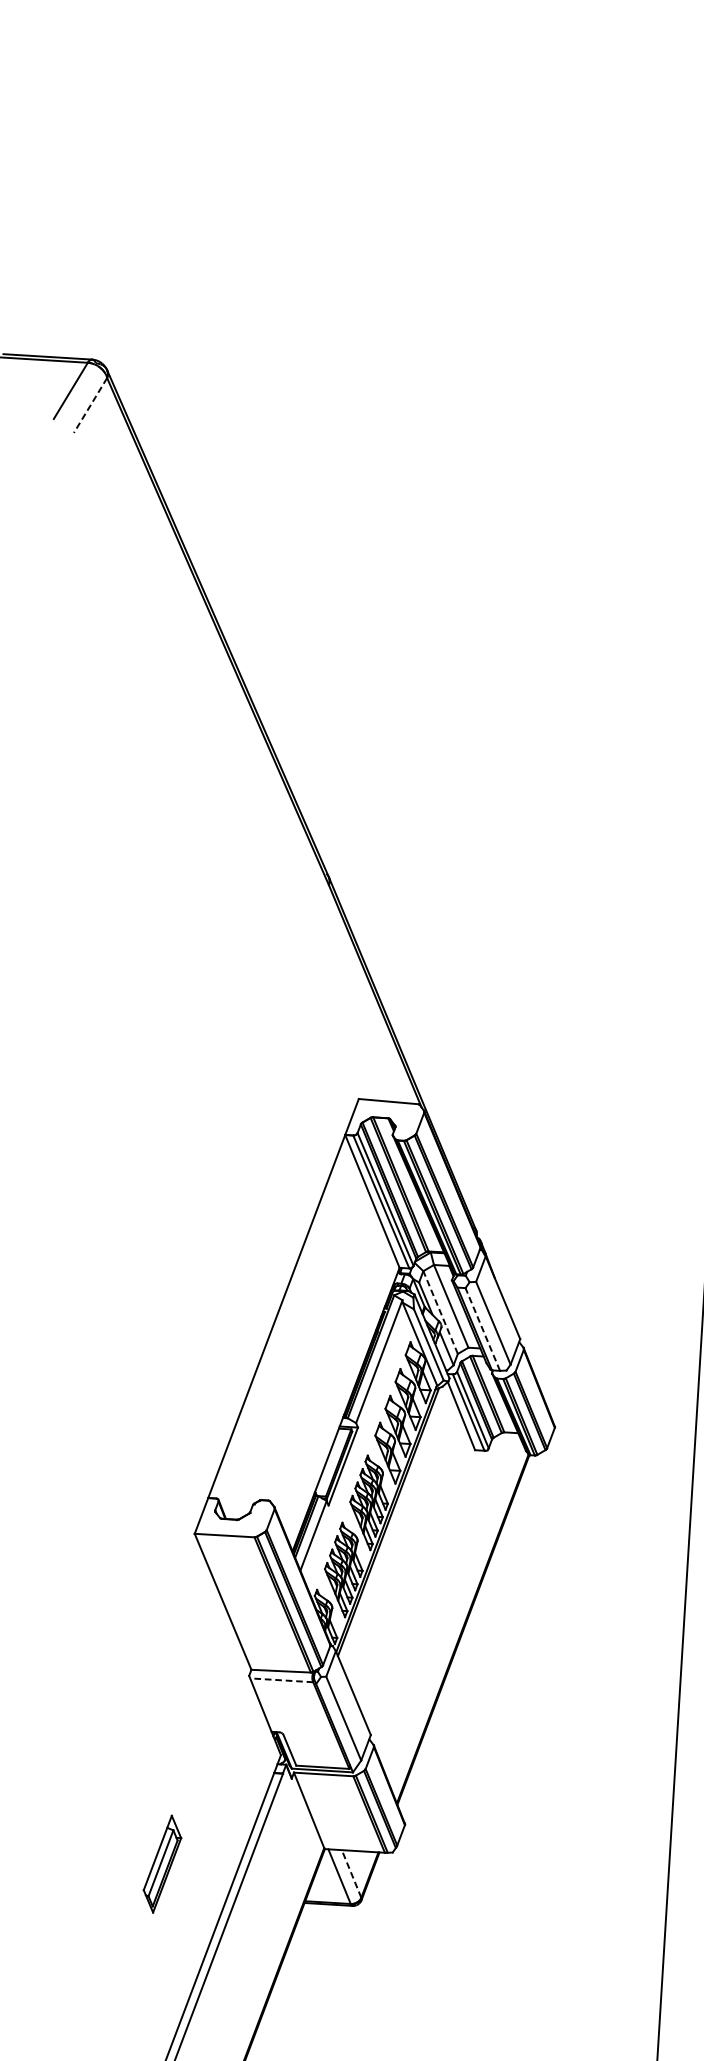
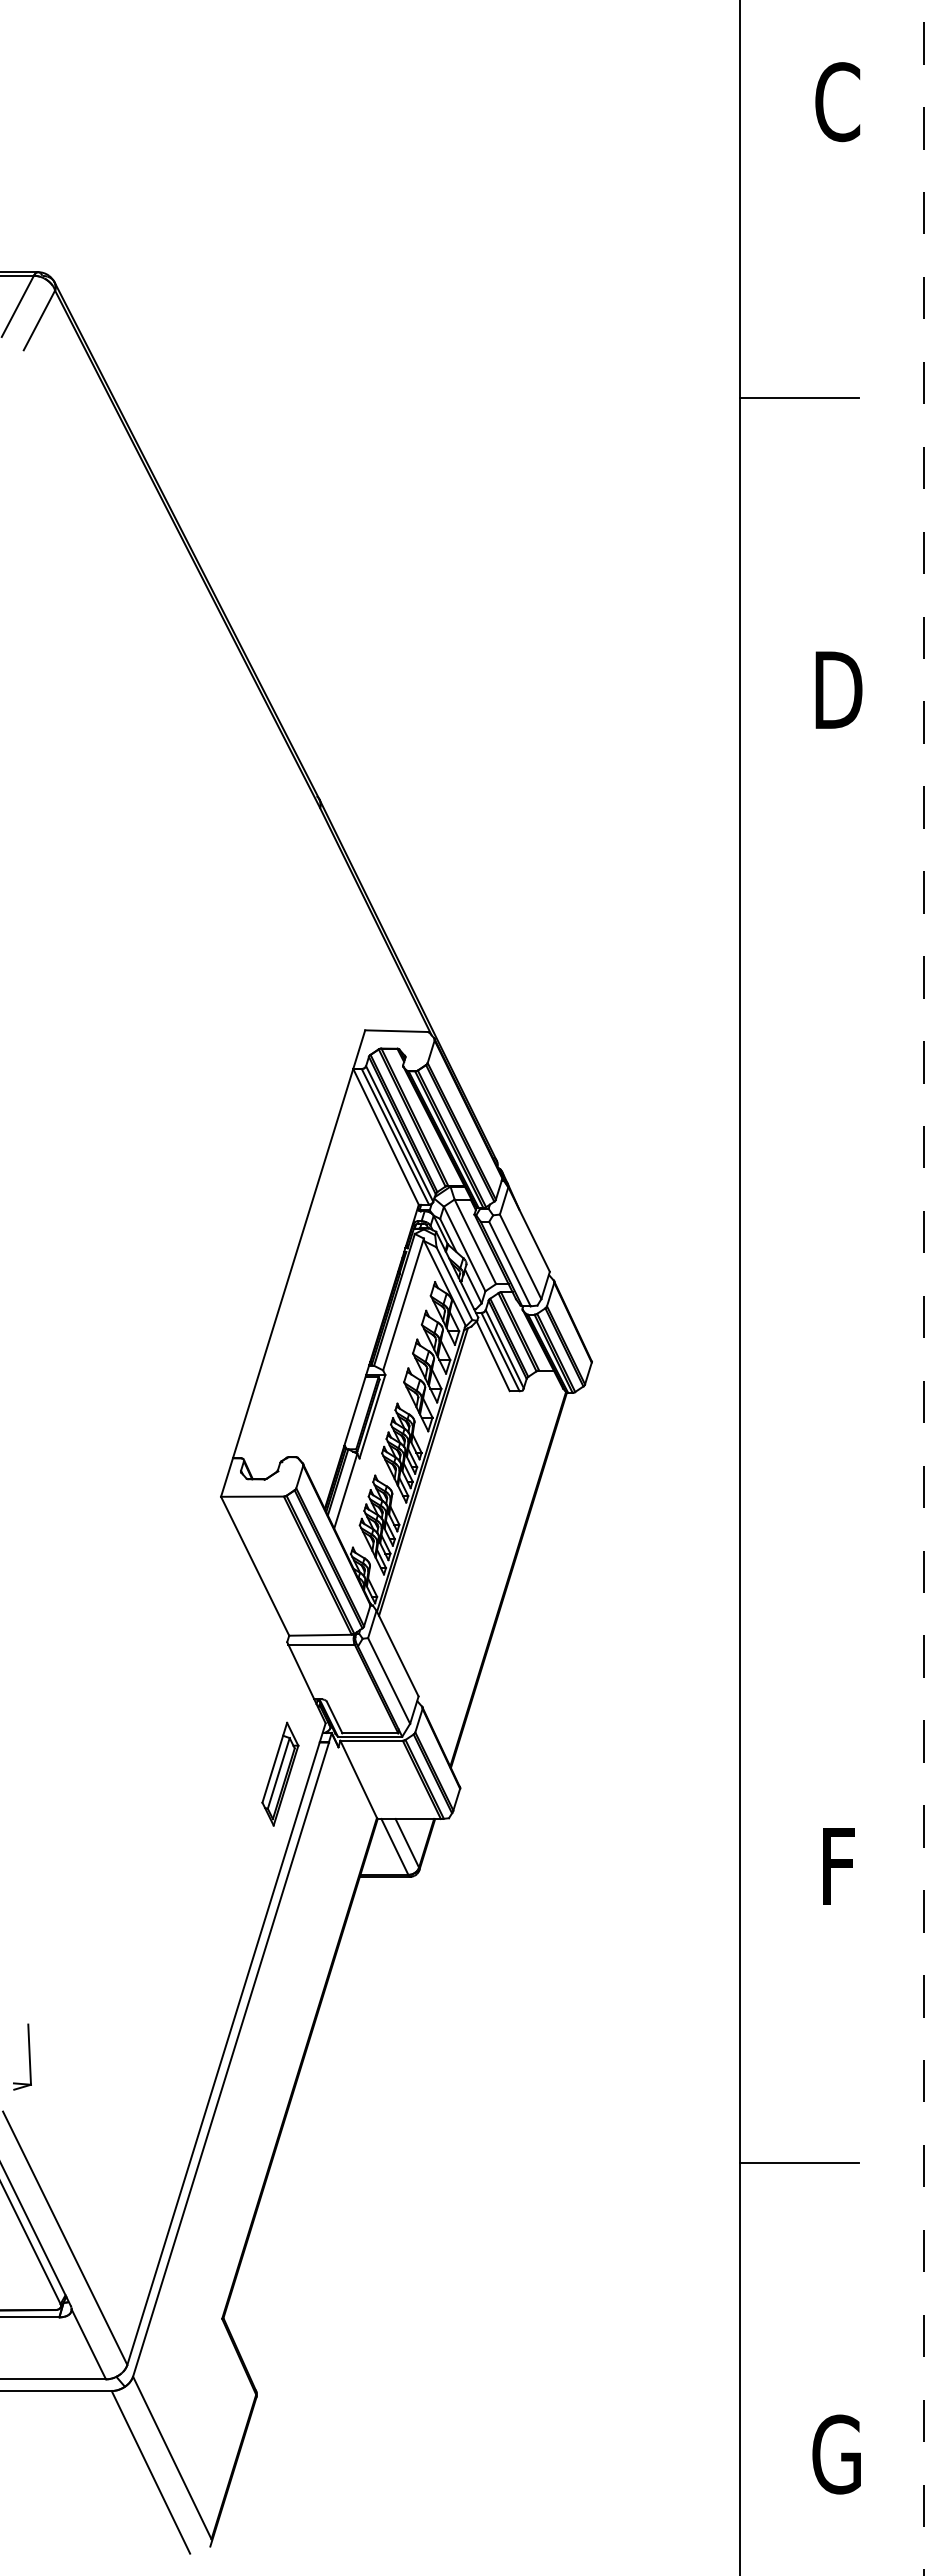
line: (90, 405) -> (39, 320), dashed -> solid
line: (440, 1312) -> (464, 1248), dashed -> solid
line: (482, 1328) -> (509, 1263), dashed -> solid
line: (281, 1680) -> (321, 1644), dashed -> solid
part: (162, 1863) -> (280, 1773), moved
line: (351, 1873) -> (407, 1842), dashed -> solid

